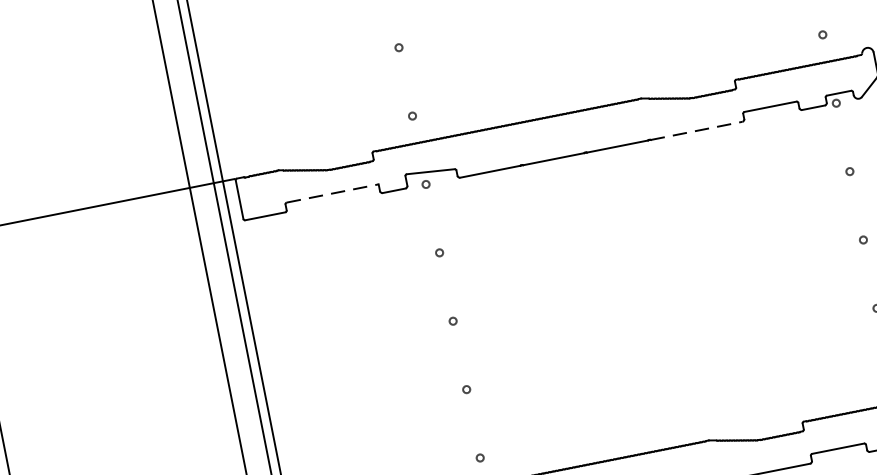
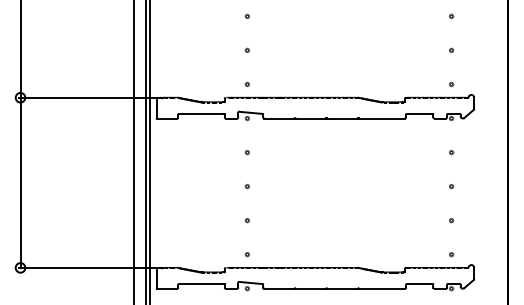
line: (697, 130) -> (382, 118), dashed -> solid
line: (331, 192) -> (201, 113), dashed -> solid

